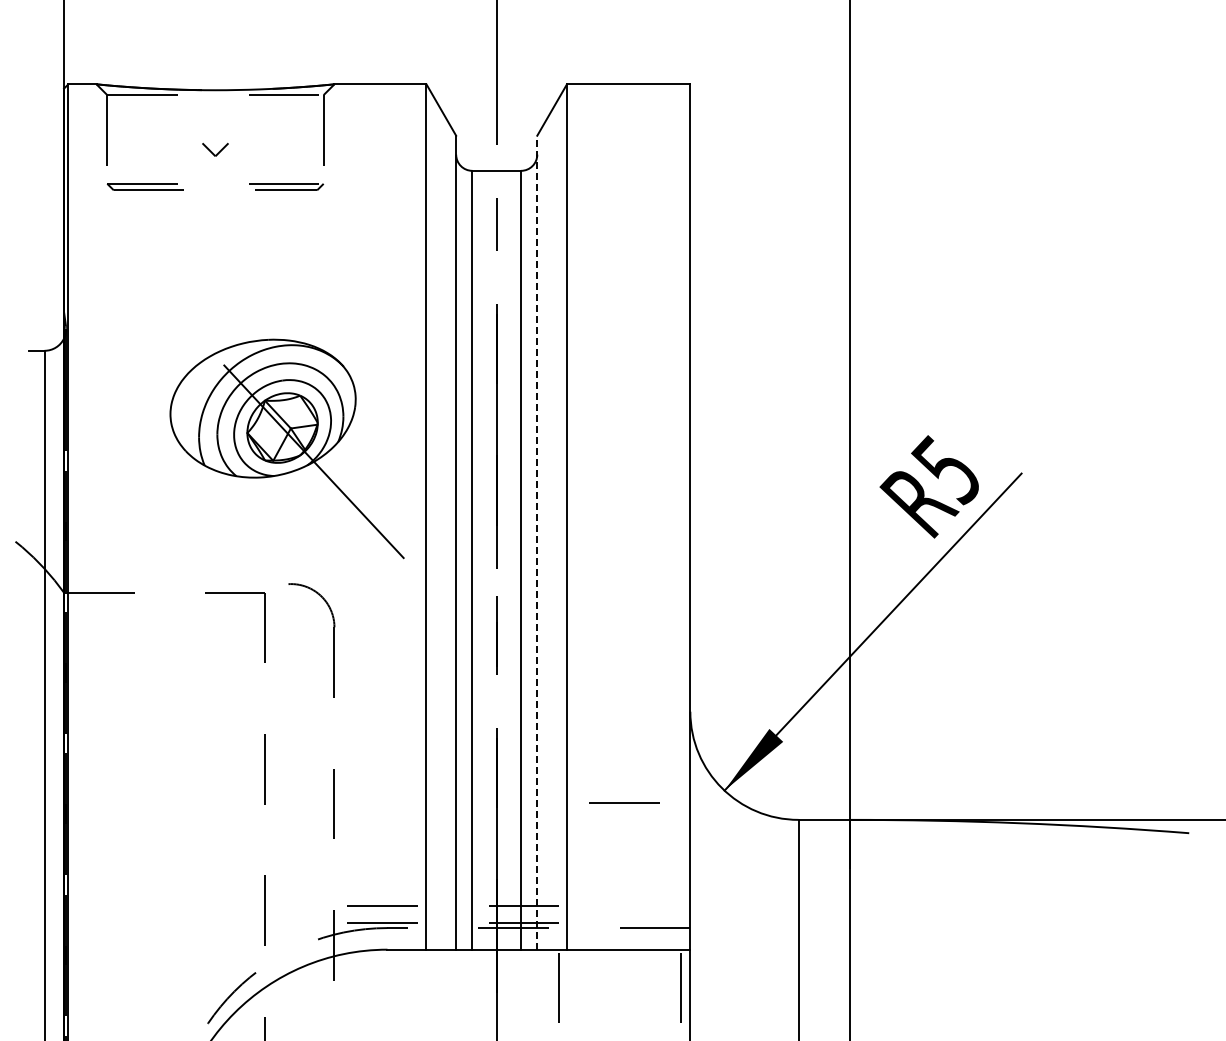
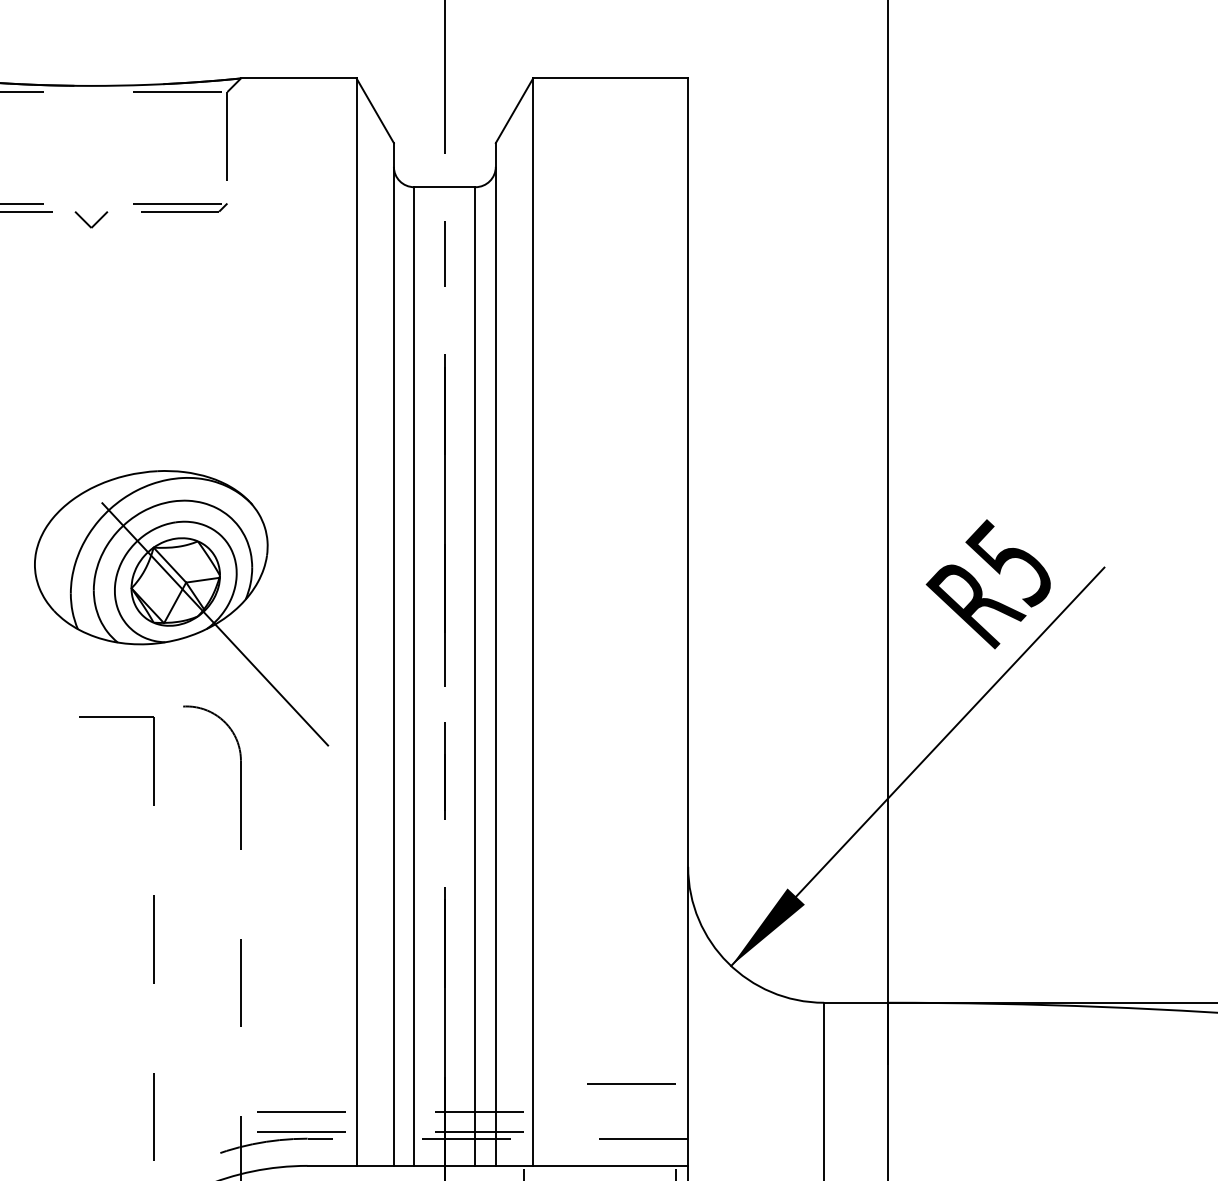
part: (215, 149) -> (91, 219), moved
part: (286, 448) -> (180, 607), moved
line: (537, 542) -> (496, 654), dashed -> solid
line: (624, 802) -> (631, 1083), moved

